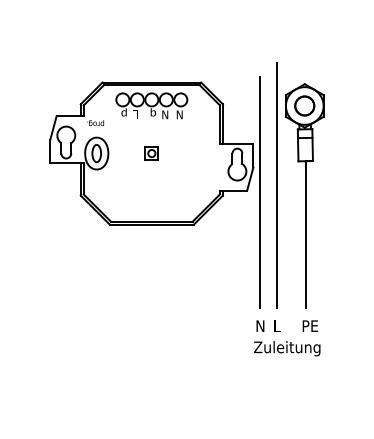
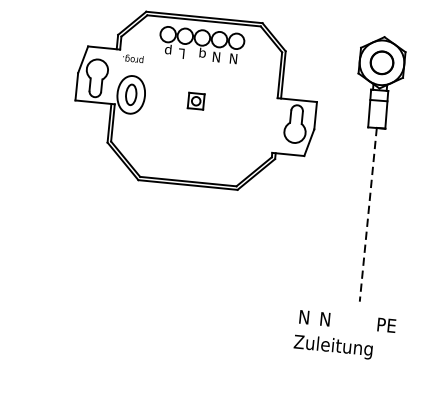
line: (277, 185) -> (340, 153), removed
line: (259, 192) -> (318, 159), removed
line: (305, 234) -> (368, 214), solid -> dashed
text: (278, 325) -> (325, 318), L -> N
text: (309, 325) -> (385, 324), moved

